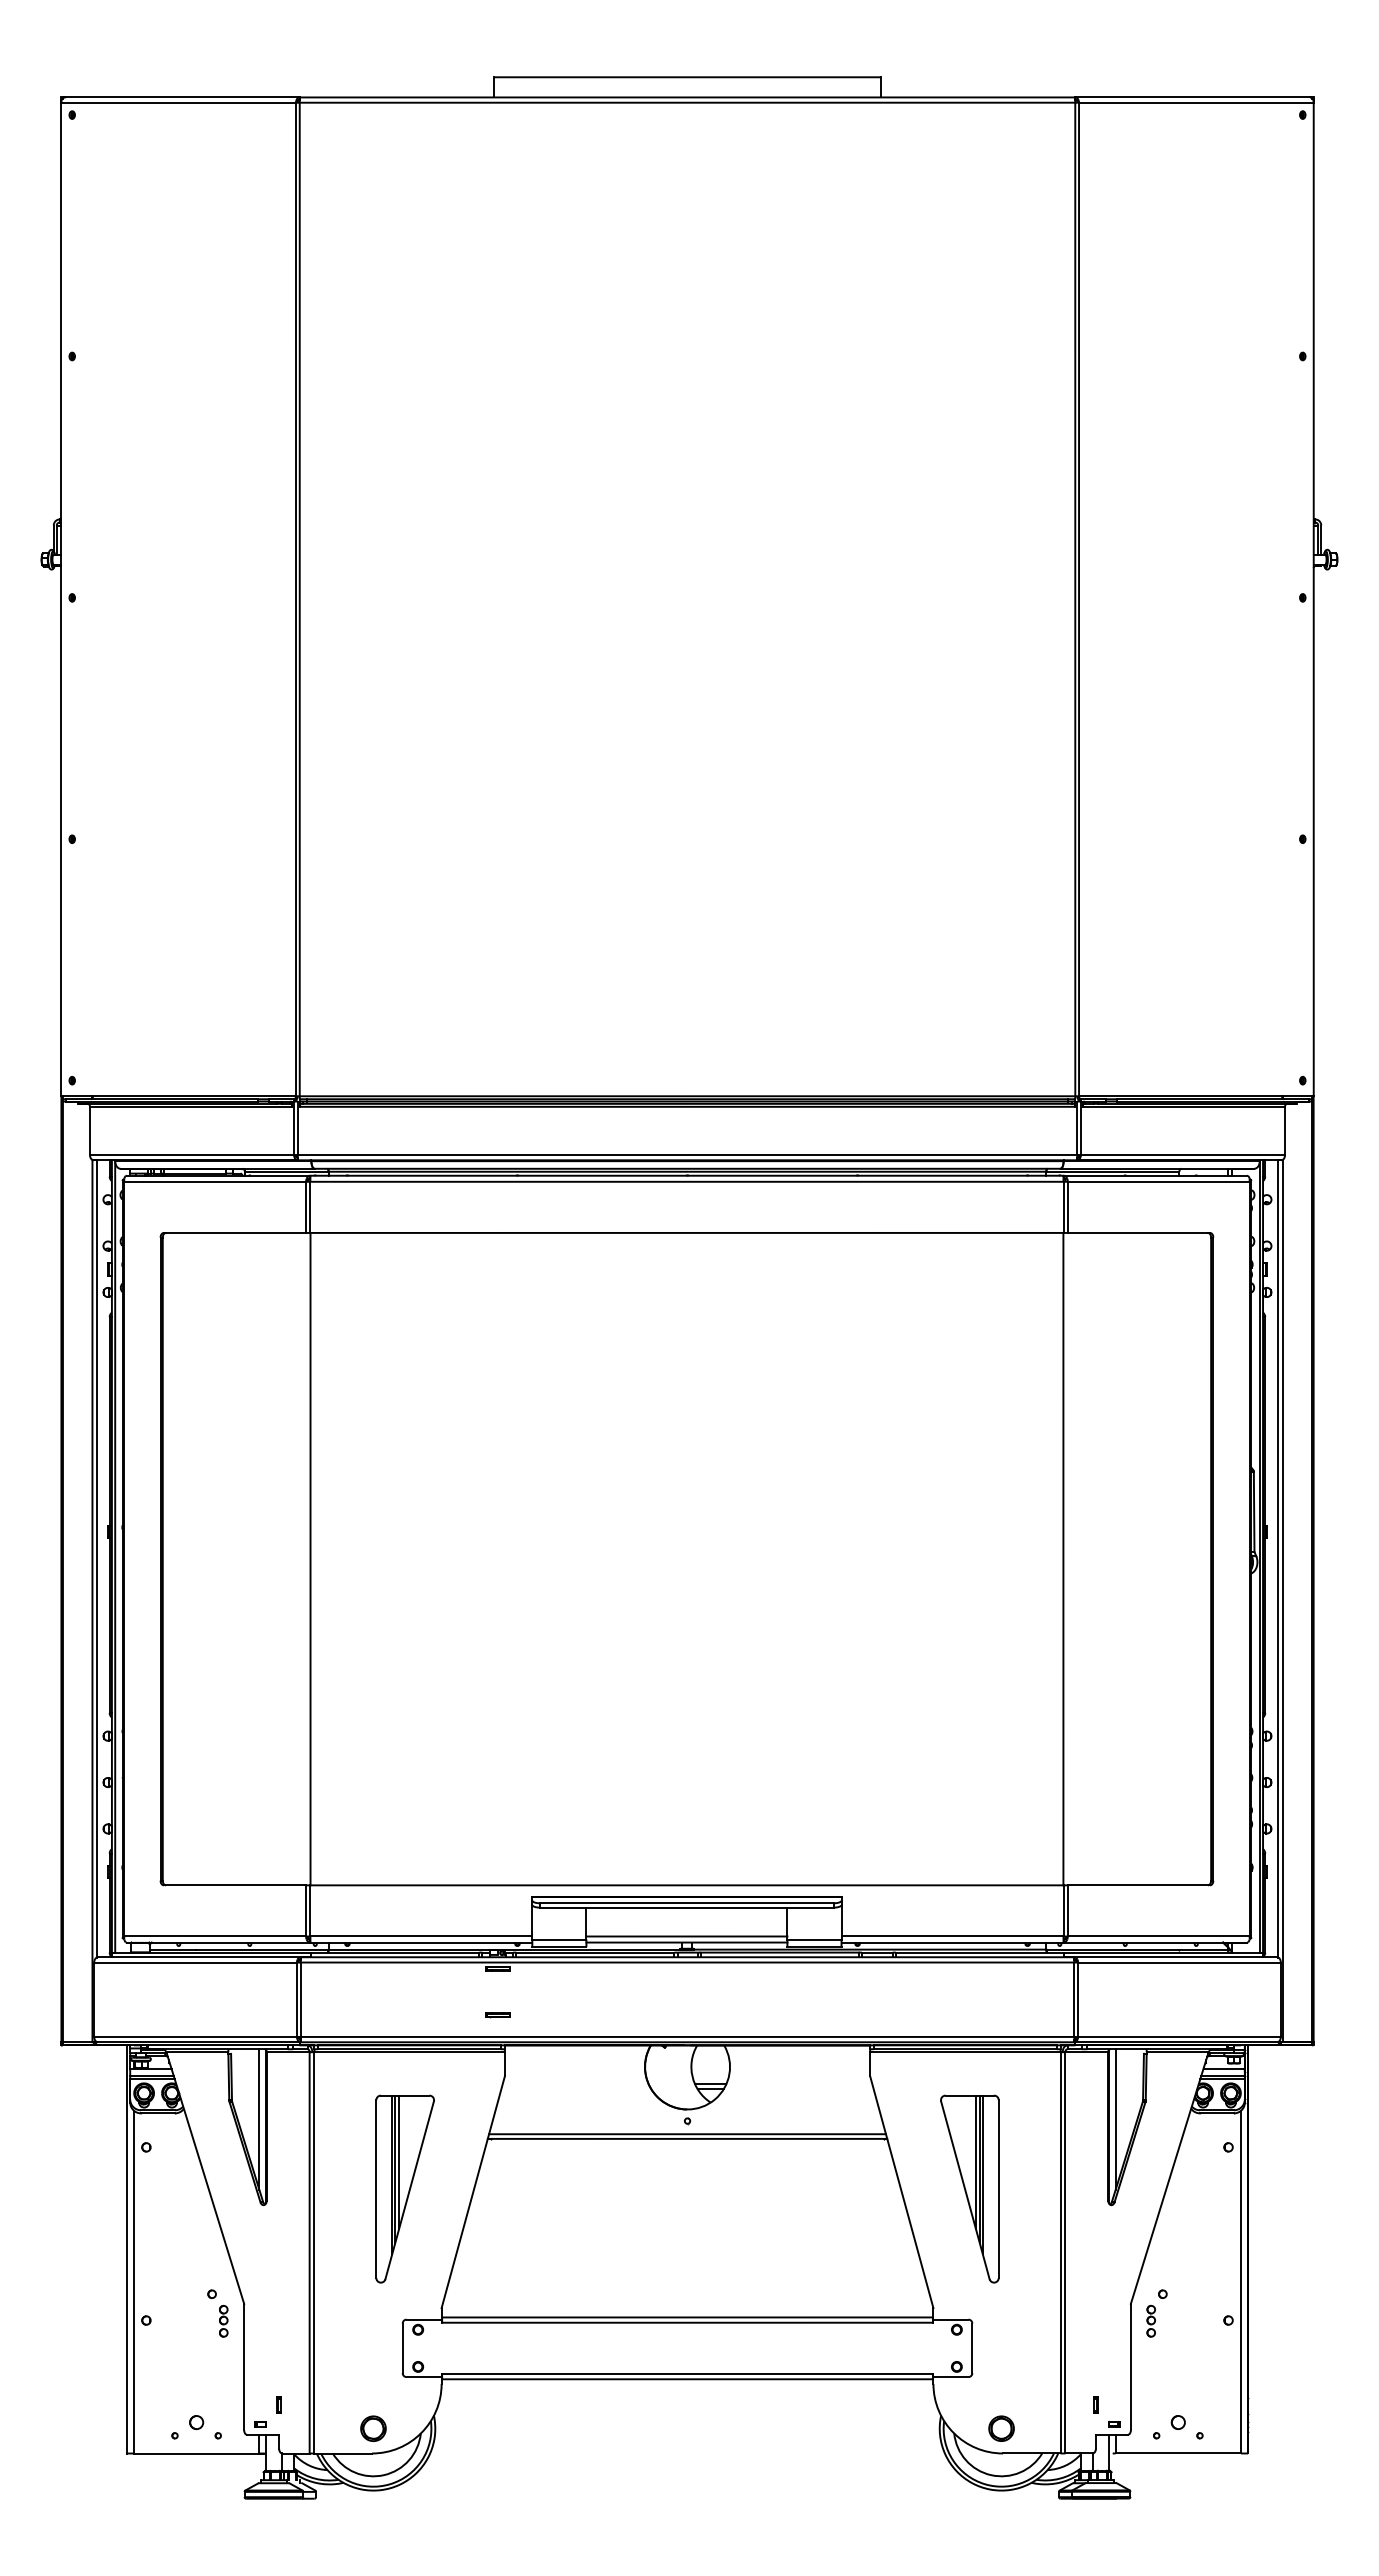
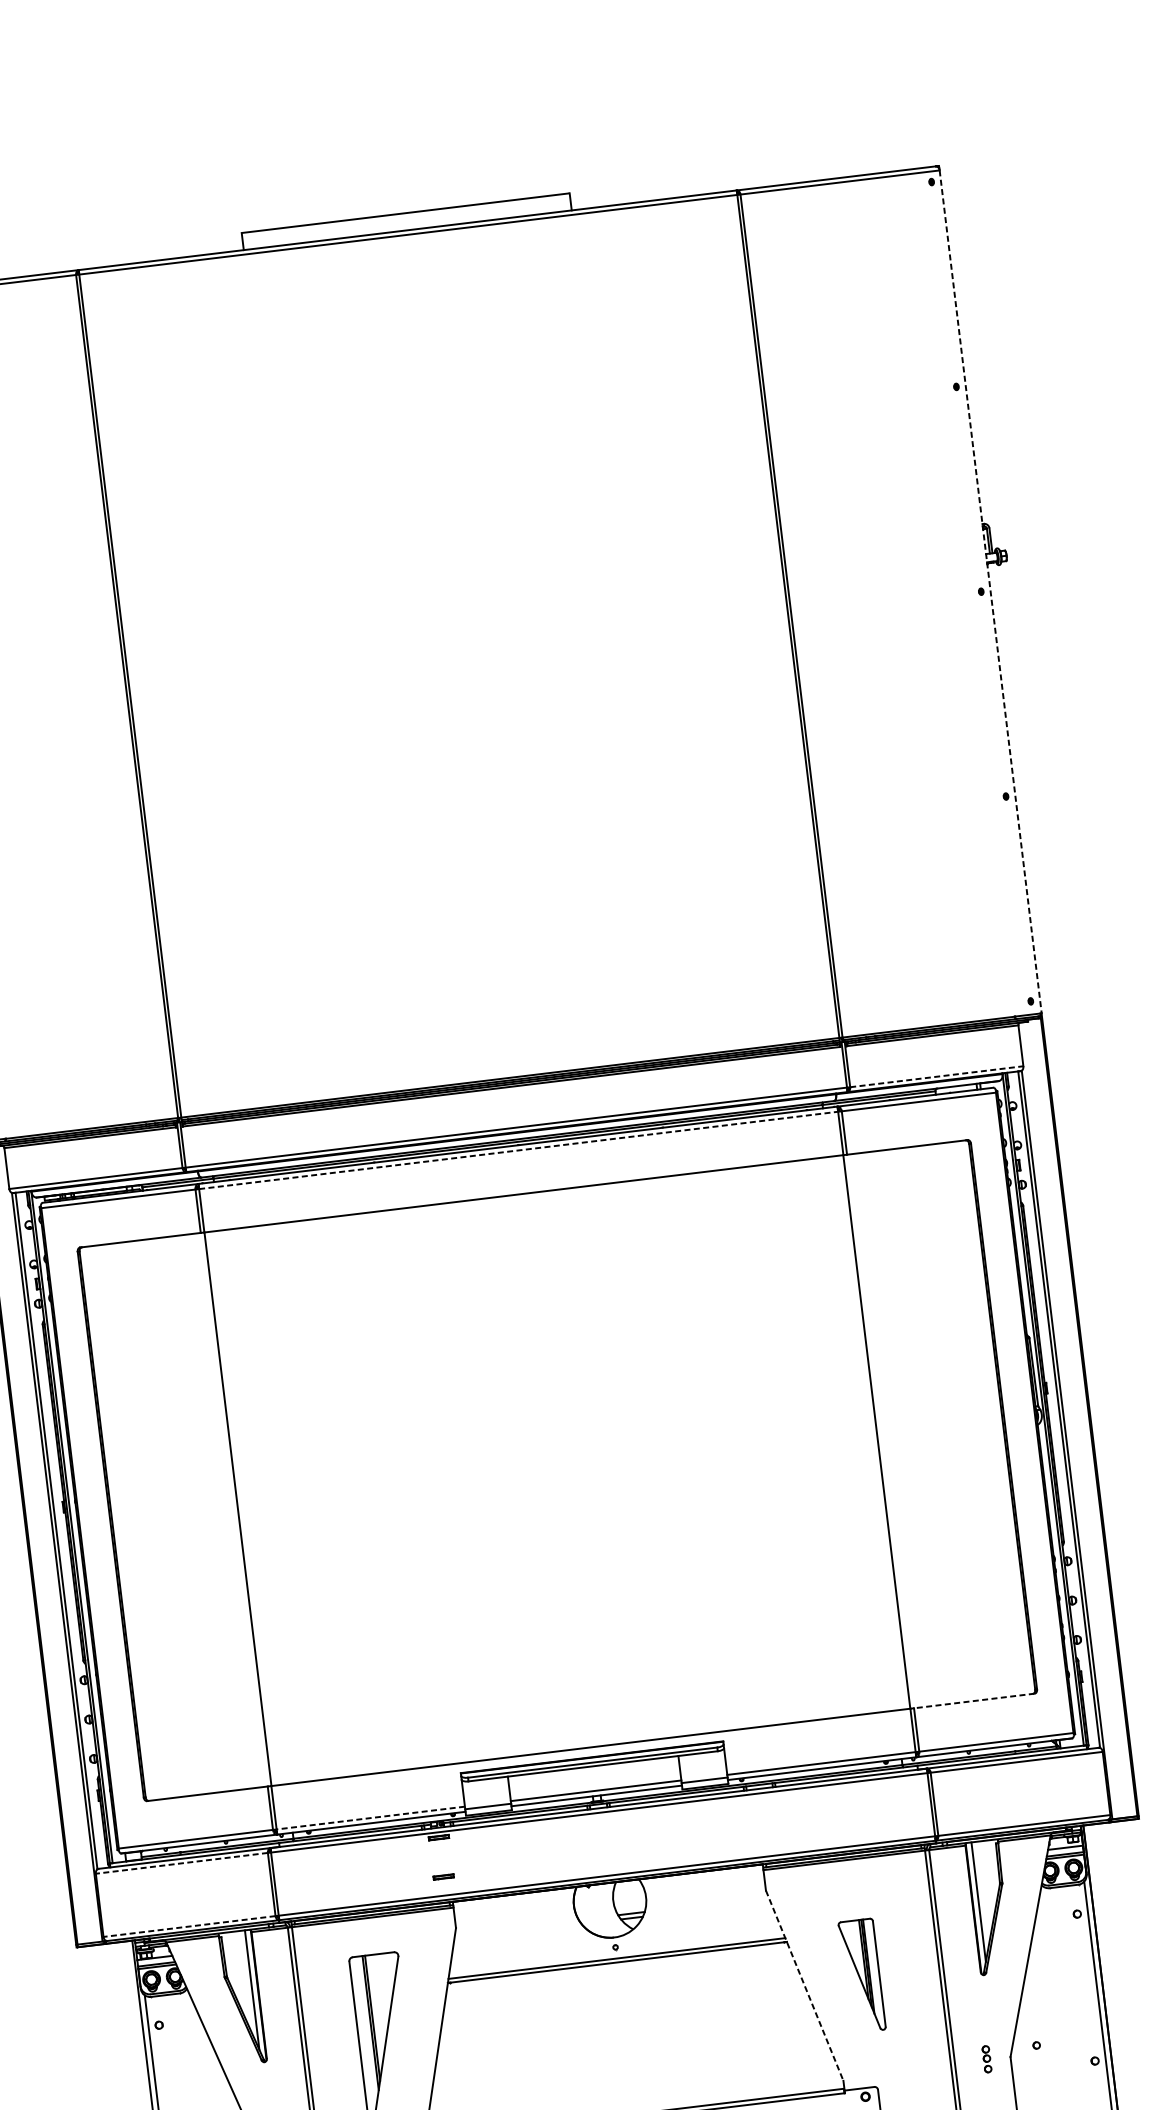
line: (1313, 599) -> (990, 592), solid -> dashed
line: (1183, 1154) -> (937, 1076), solid -> dashed
line: (686, 1181) -> (518, 1150), solid -> dashed
line: (1138, 1885) -> (974, 1701), solid -> dashed
line: (421, 1936) -> (370, 1818), solid -> dashed
line: (195, 1962) -> (181, 1863), solid -> dashed
line: (195, 2036) -> (189, 1926), solid -> dashed
line: (399, 2161) -> (375, 2011), removed
part: (969, 2188) -> (861, 1975), size x0.7
line: (901, 2192) -> (804, 1985), solid -> dashed
part: (1150, 2320) -> (986, 2058), moved

